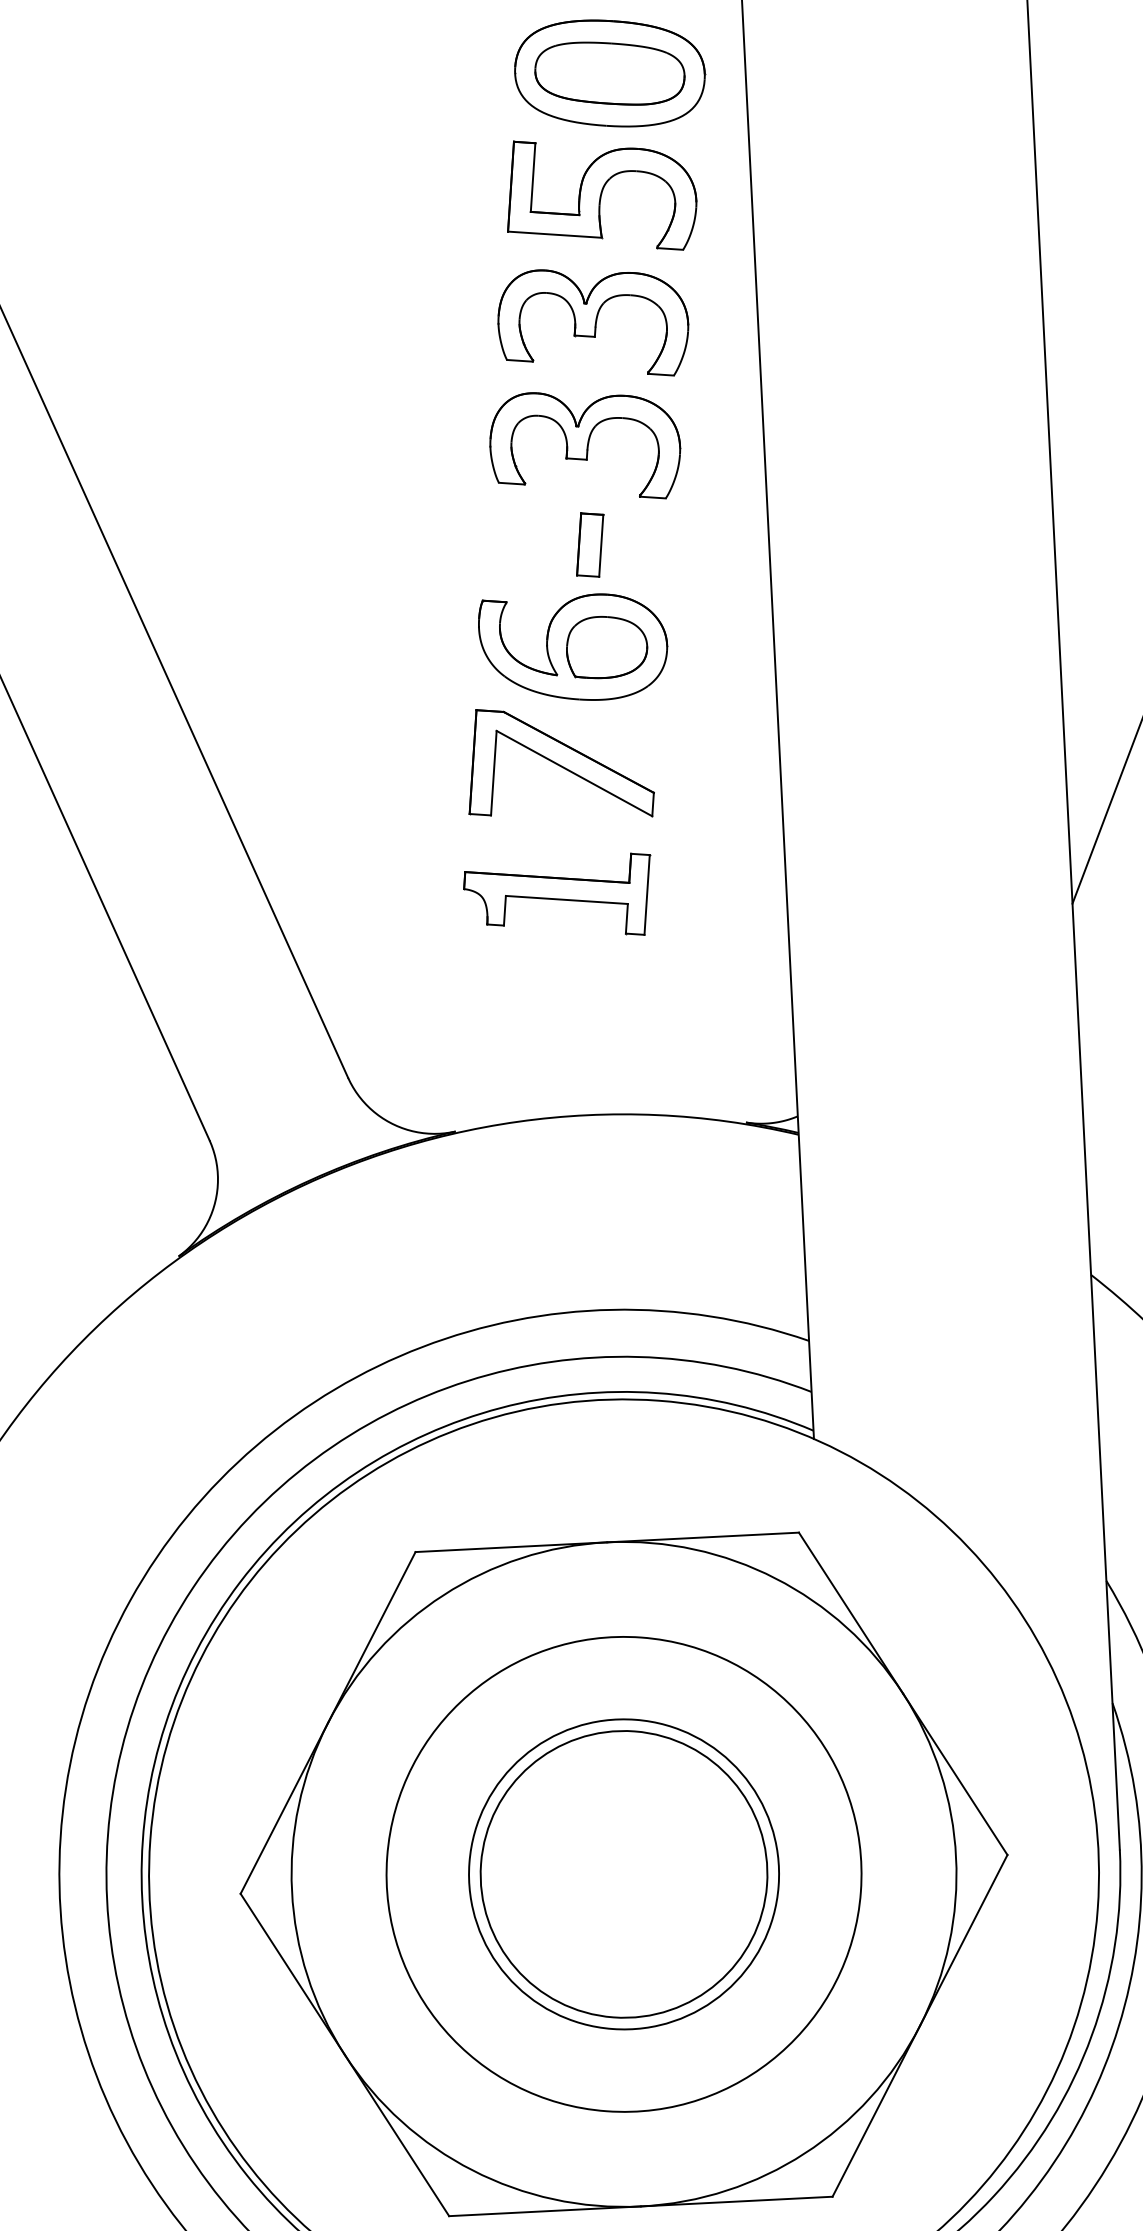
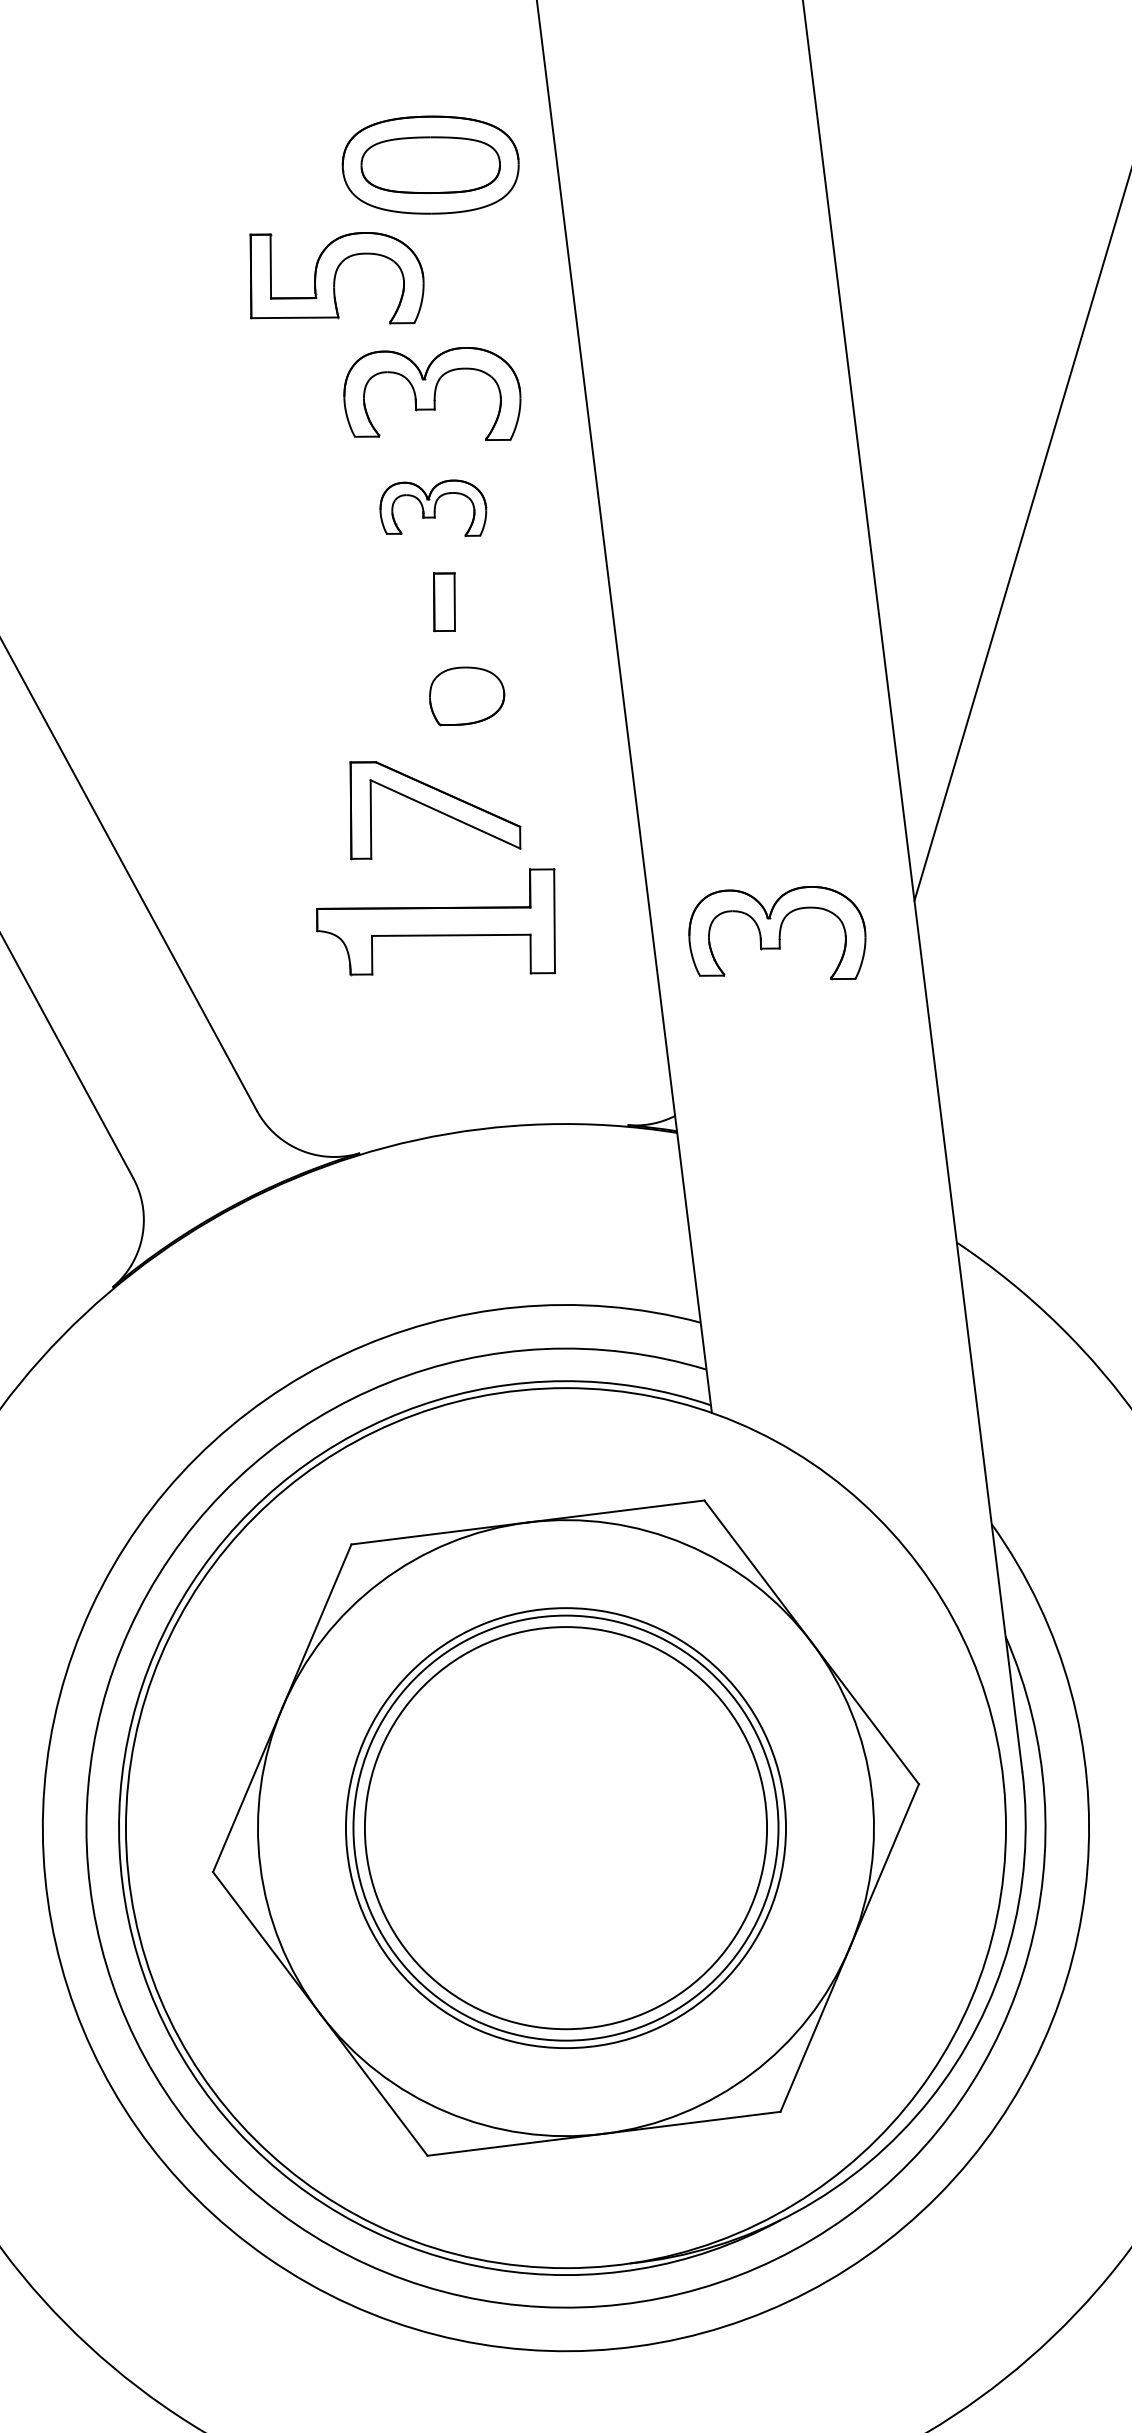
part: (602, 195) -> (336, 278), moved
part: (585, 443) -> (433, 508), size x0.6
part: (572, 644) -> (434, 695), removed
part: (556, 889) -> (436, 922), size x1.4
part: (922, 928) -> (777, 933), added
circle: (623, 1873) -> (565, 1827), size x1.4
circle: (623, 1873) -> (565, 1827), size x1.6

